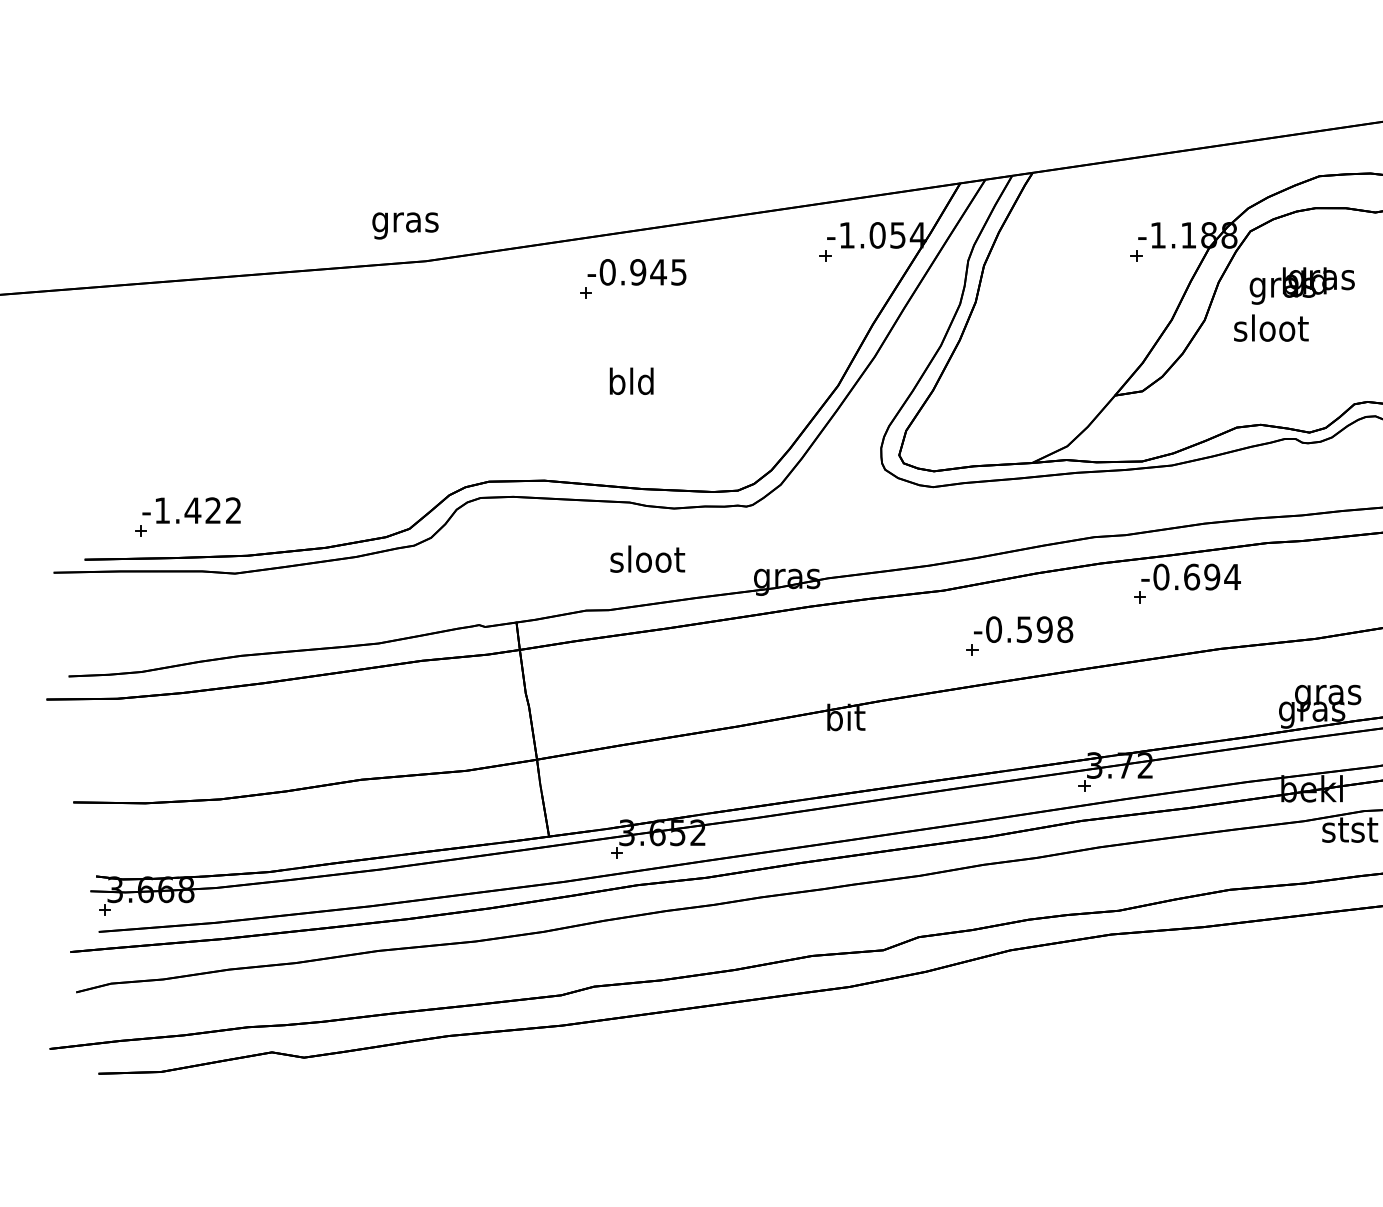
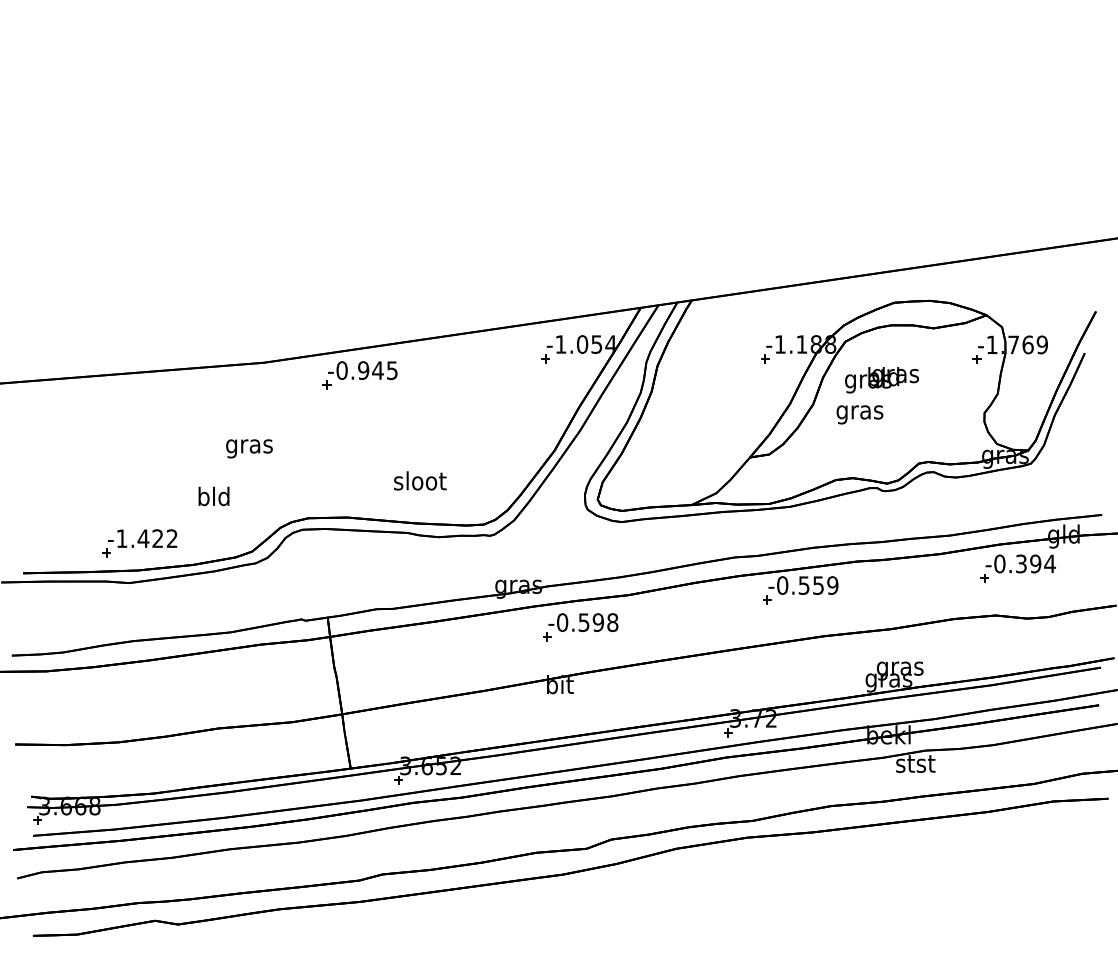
text: (405, 225) -> (249, 448), moved
part: (632, 279) -> (359, 375), moved
text: (1270, 331) -> (859, 412), sloot -> gras
text: (630, 381) -> (213, 496), moved
part: (187, 517) -> (139, 543), moved
text: (647, 558) -> (420, 480), moved
text: (1212, 577) -> (818, 585), -0.694 -> -0.559
part: (1019, 636) -> (580, 627), moved

